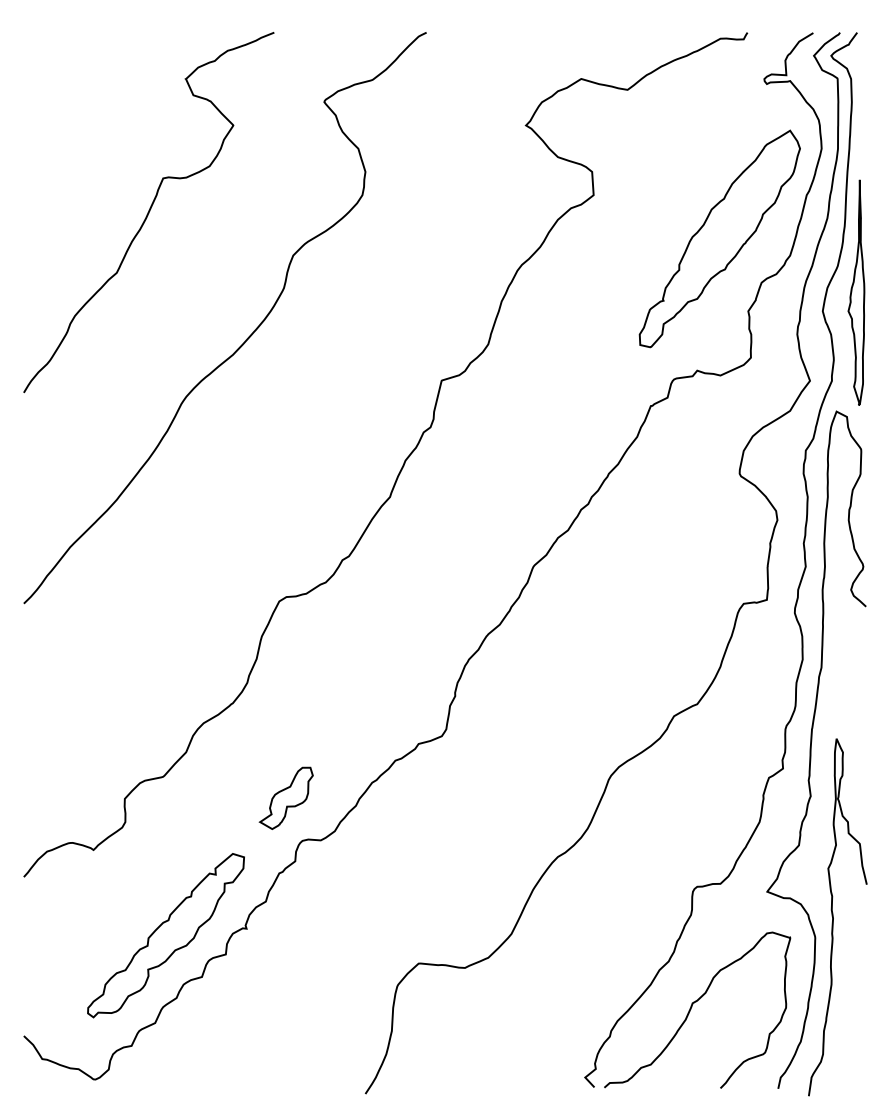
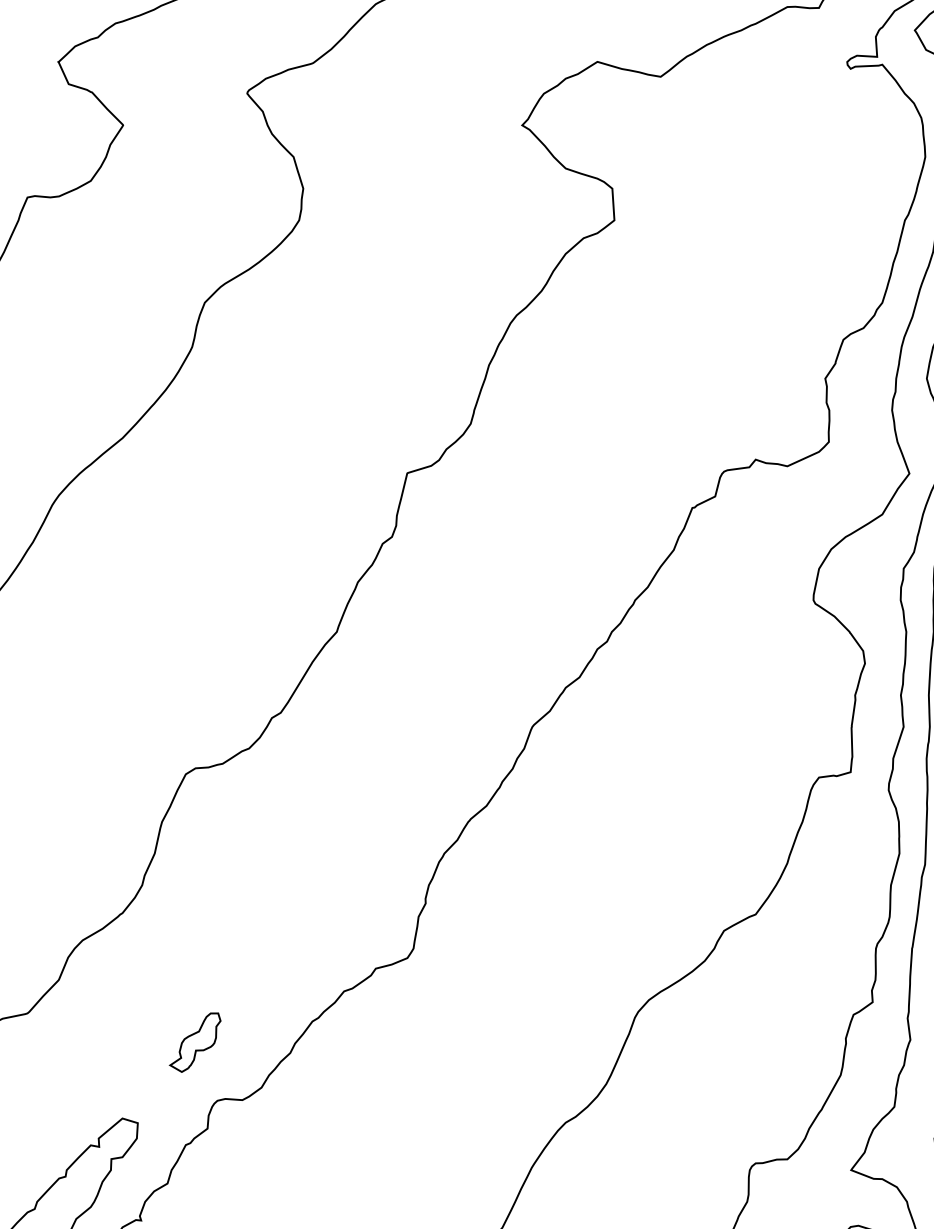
part: (719, 238) -> (786, 279), removed
part: (285, 797) -> (194, 1041), size x0.7

